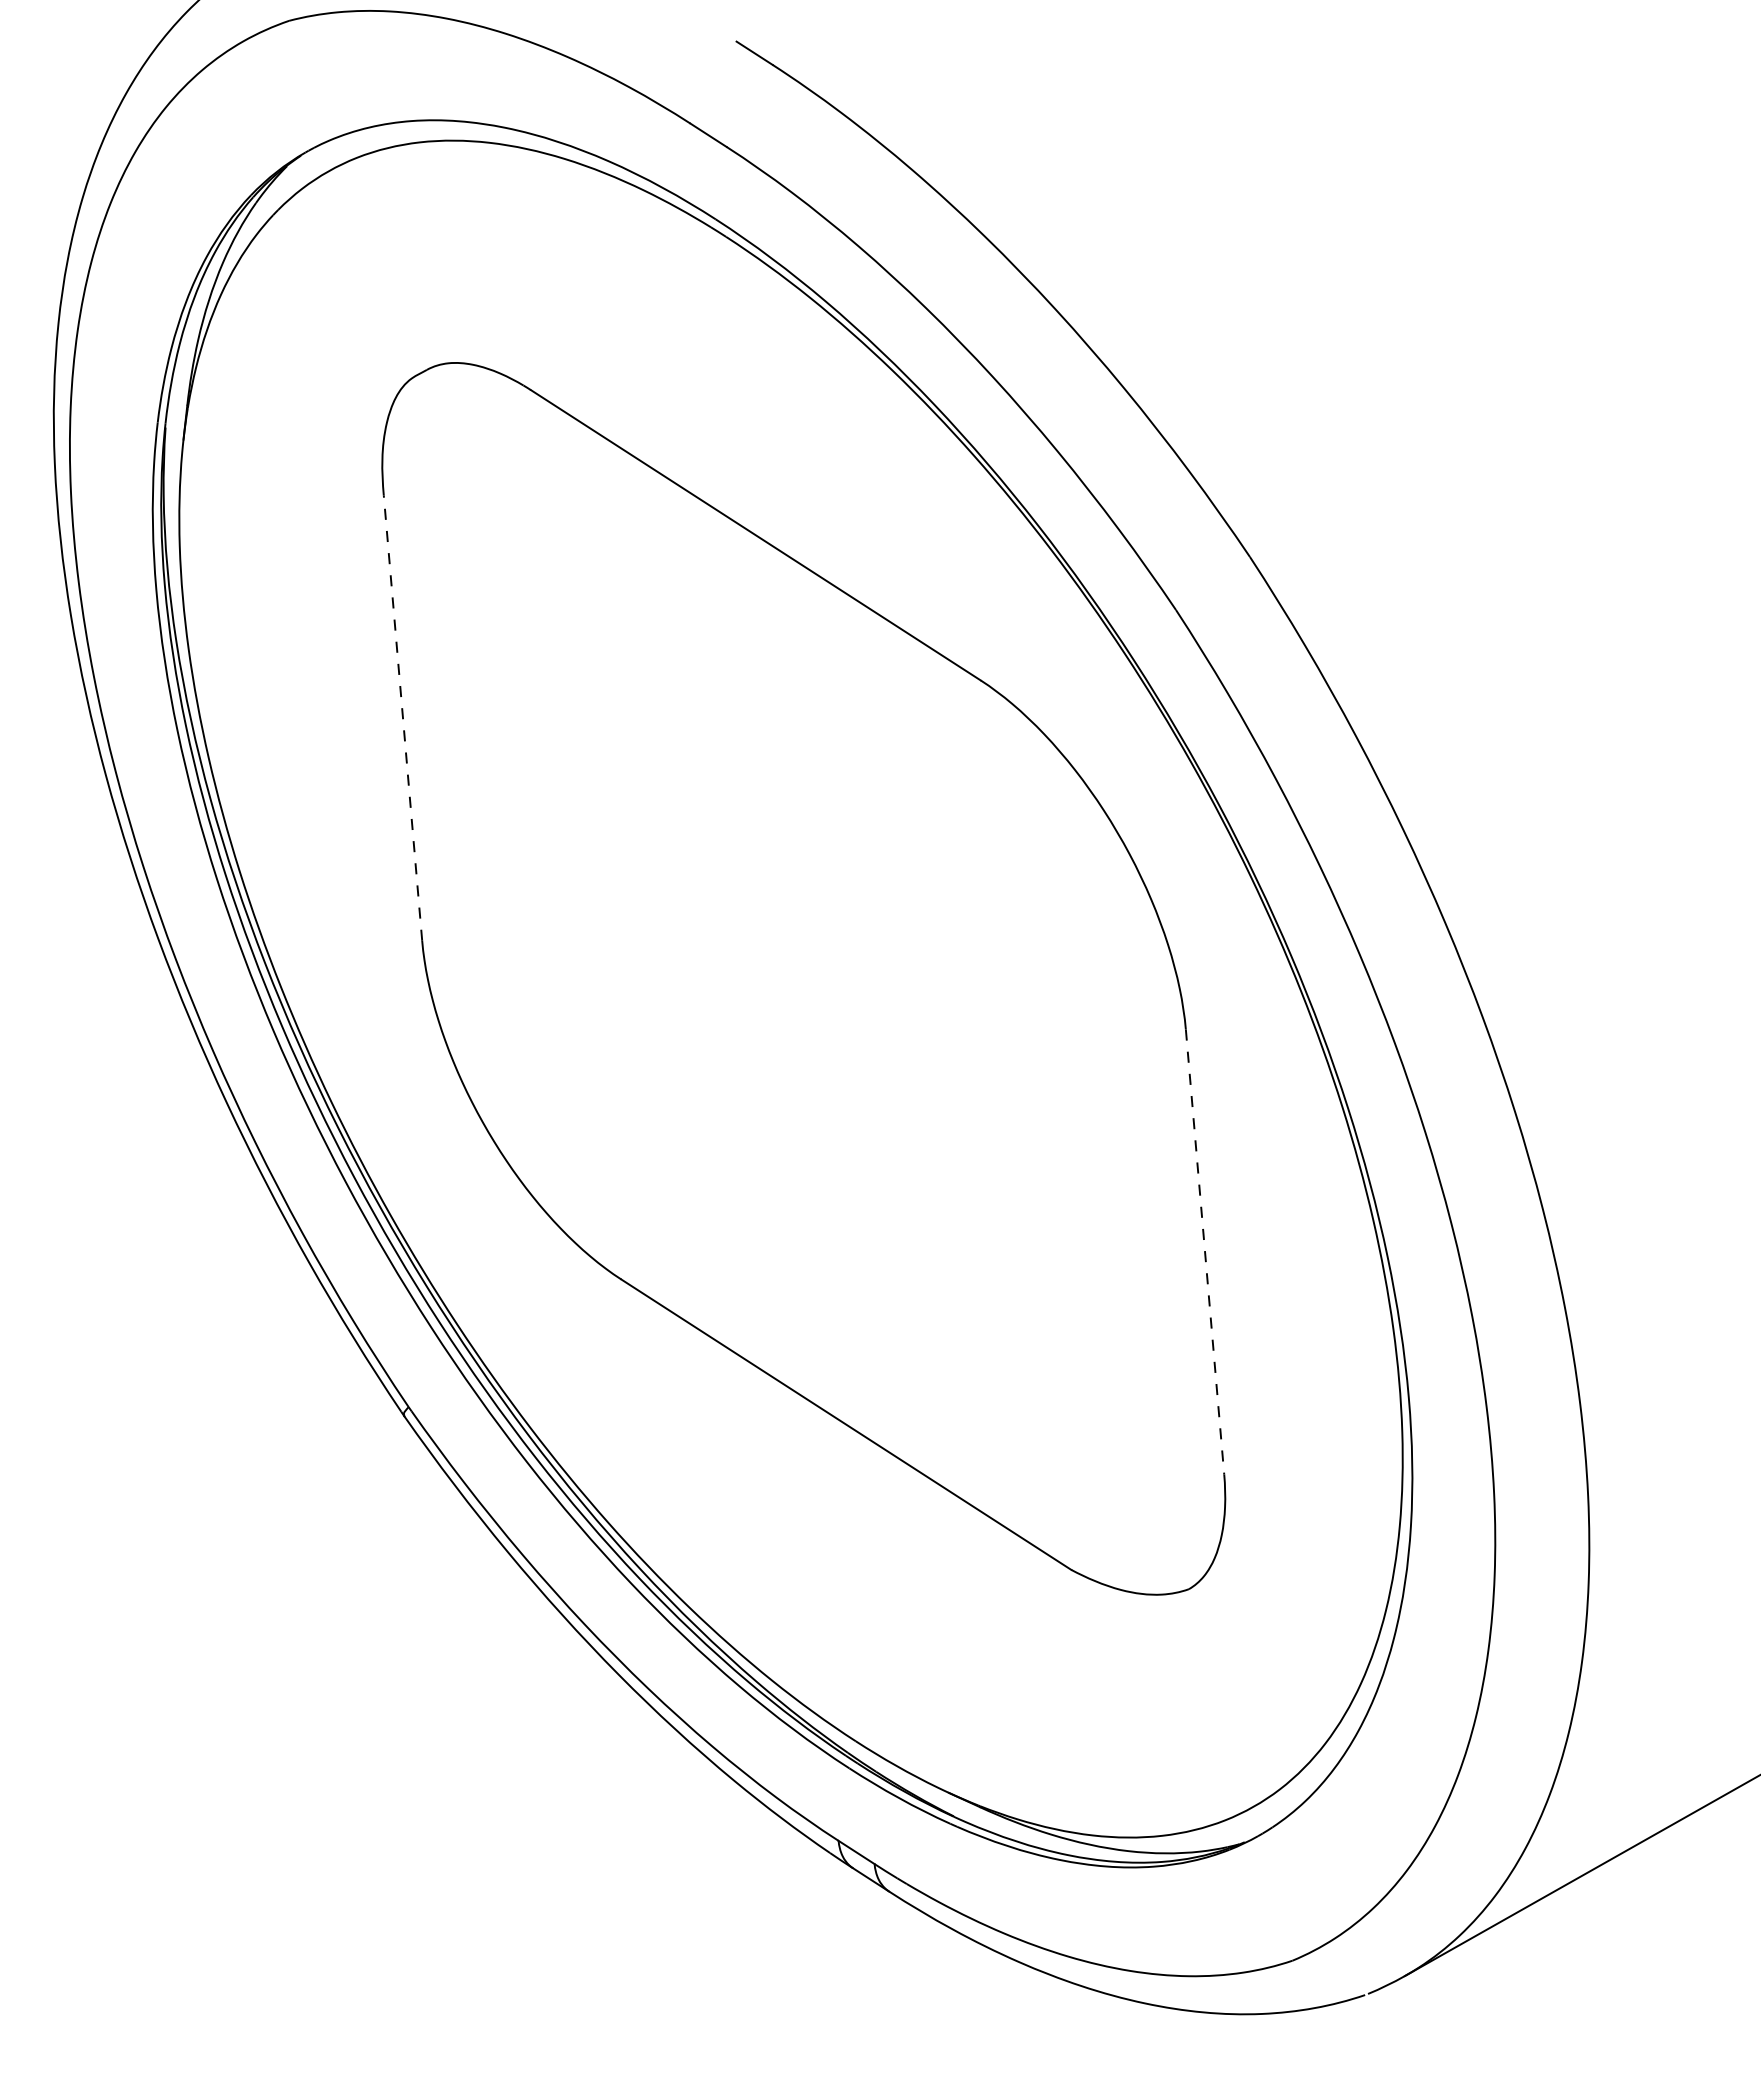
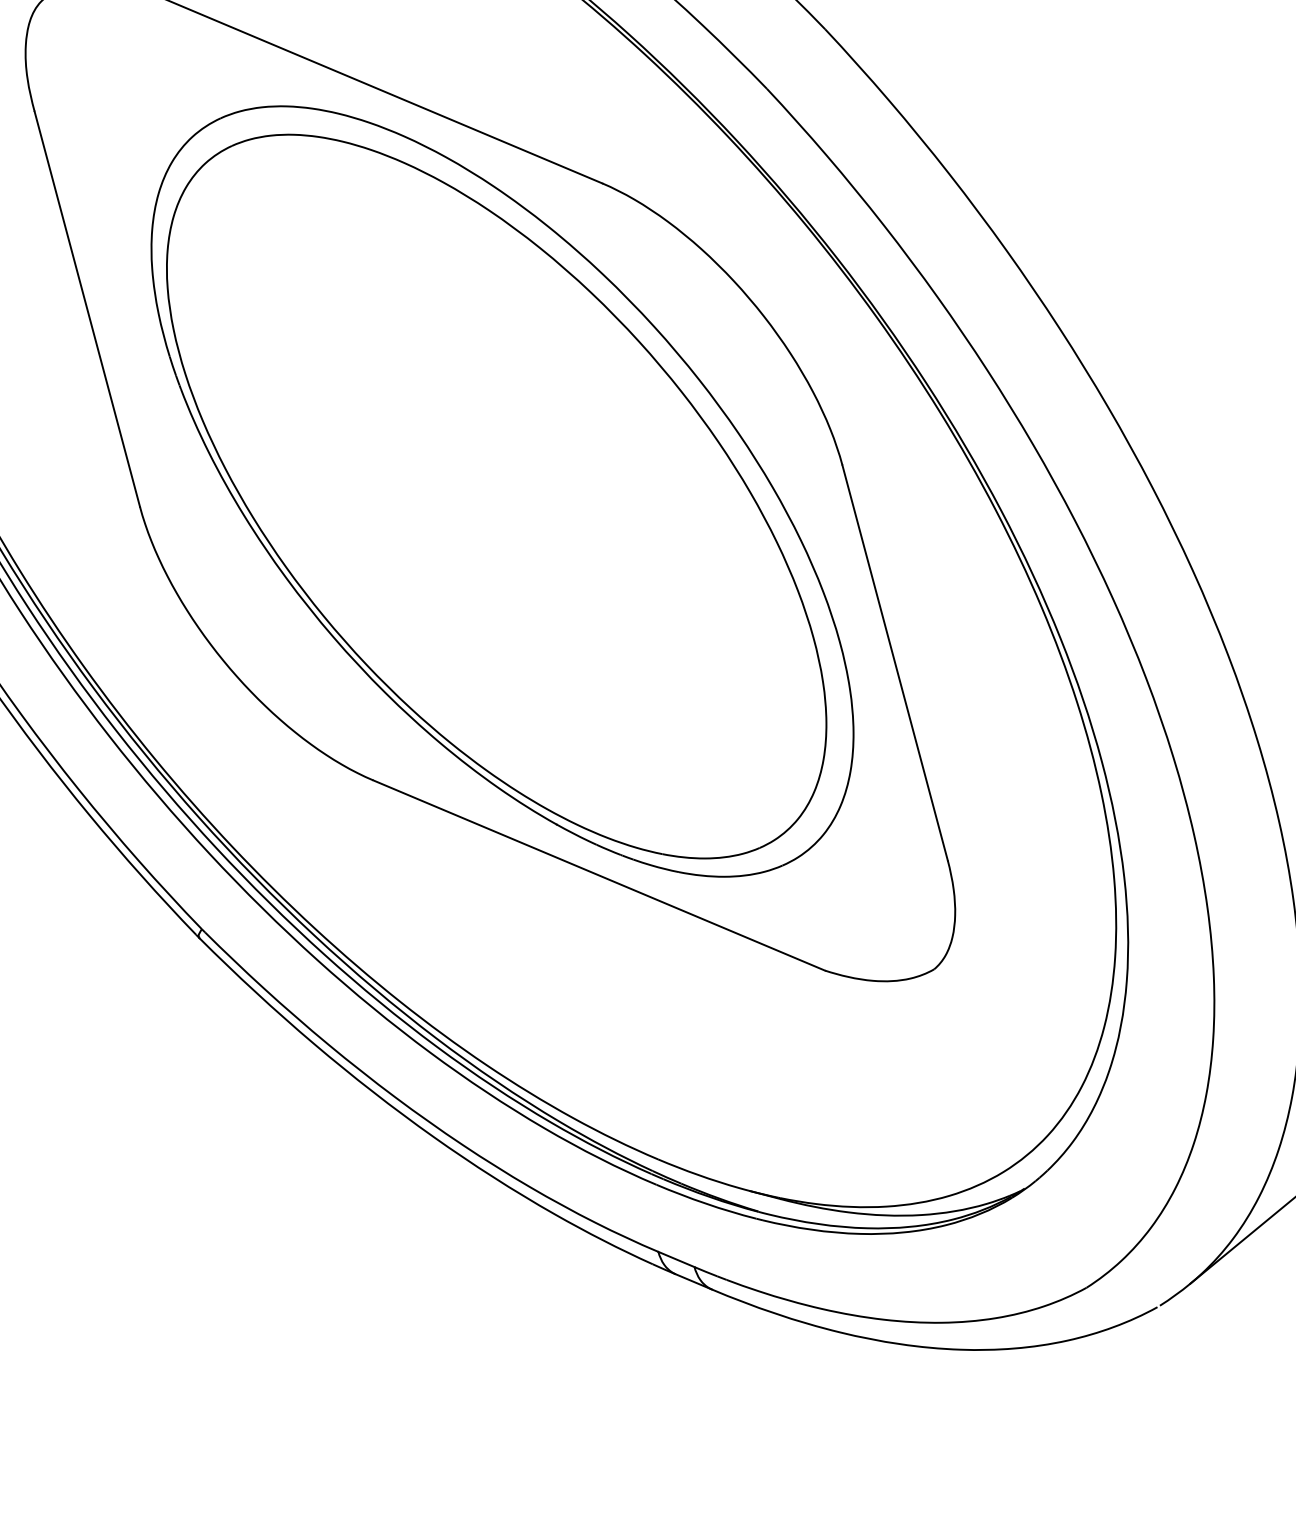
line: (402, 717) -> (86, 308), dashed -> solid
part: (814, 993) -> (501, 491), added
line: (1205, 1252) -> (895, 663), dashed -> solid

